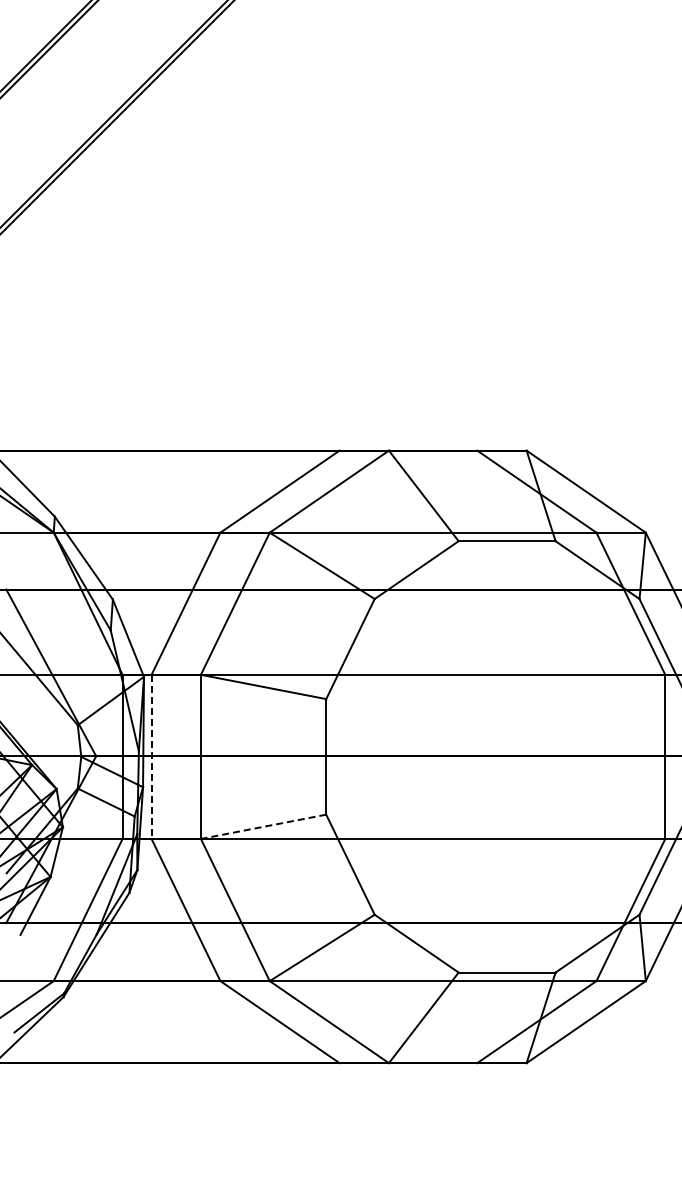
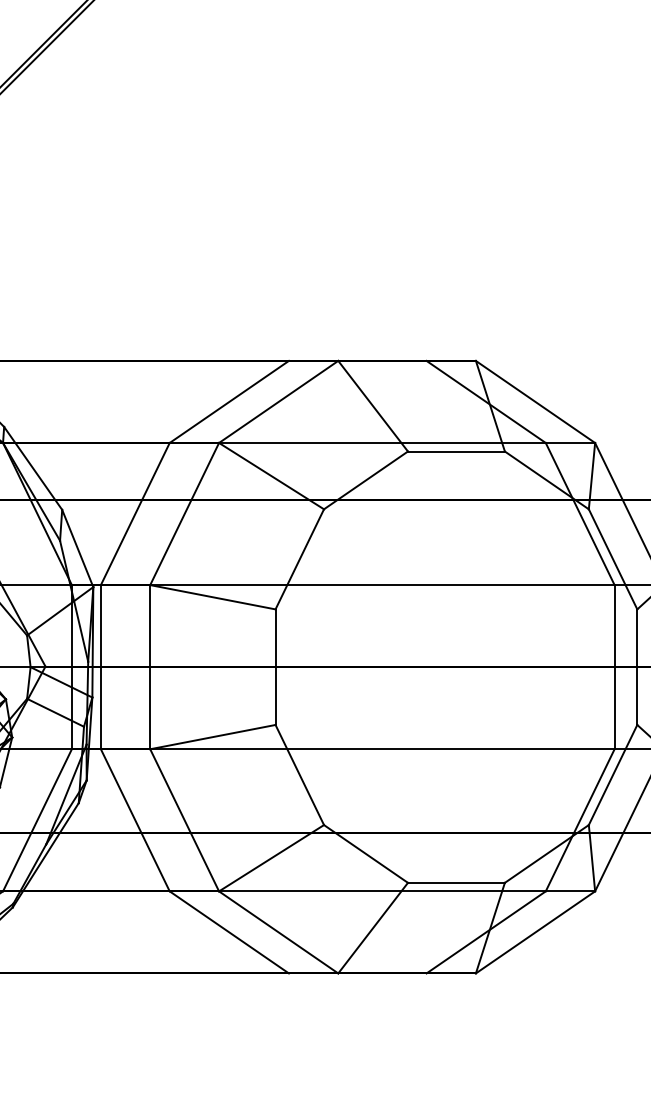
line: (151, 757) -> (100, 667), dashed -> solid
line: (263, 826) -> (212, 736), dashed -> solid

